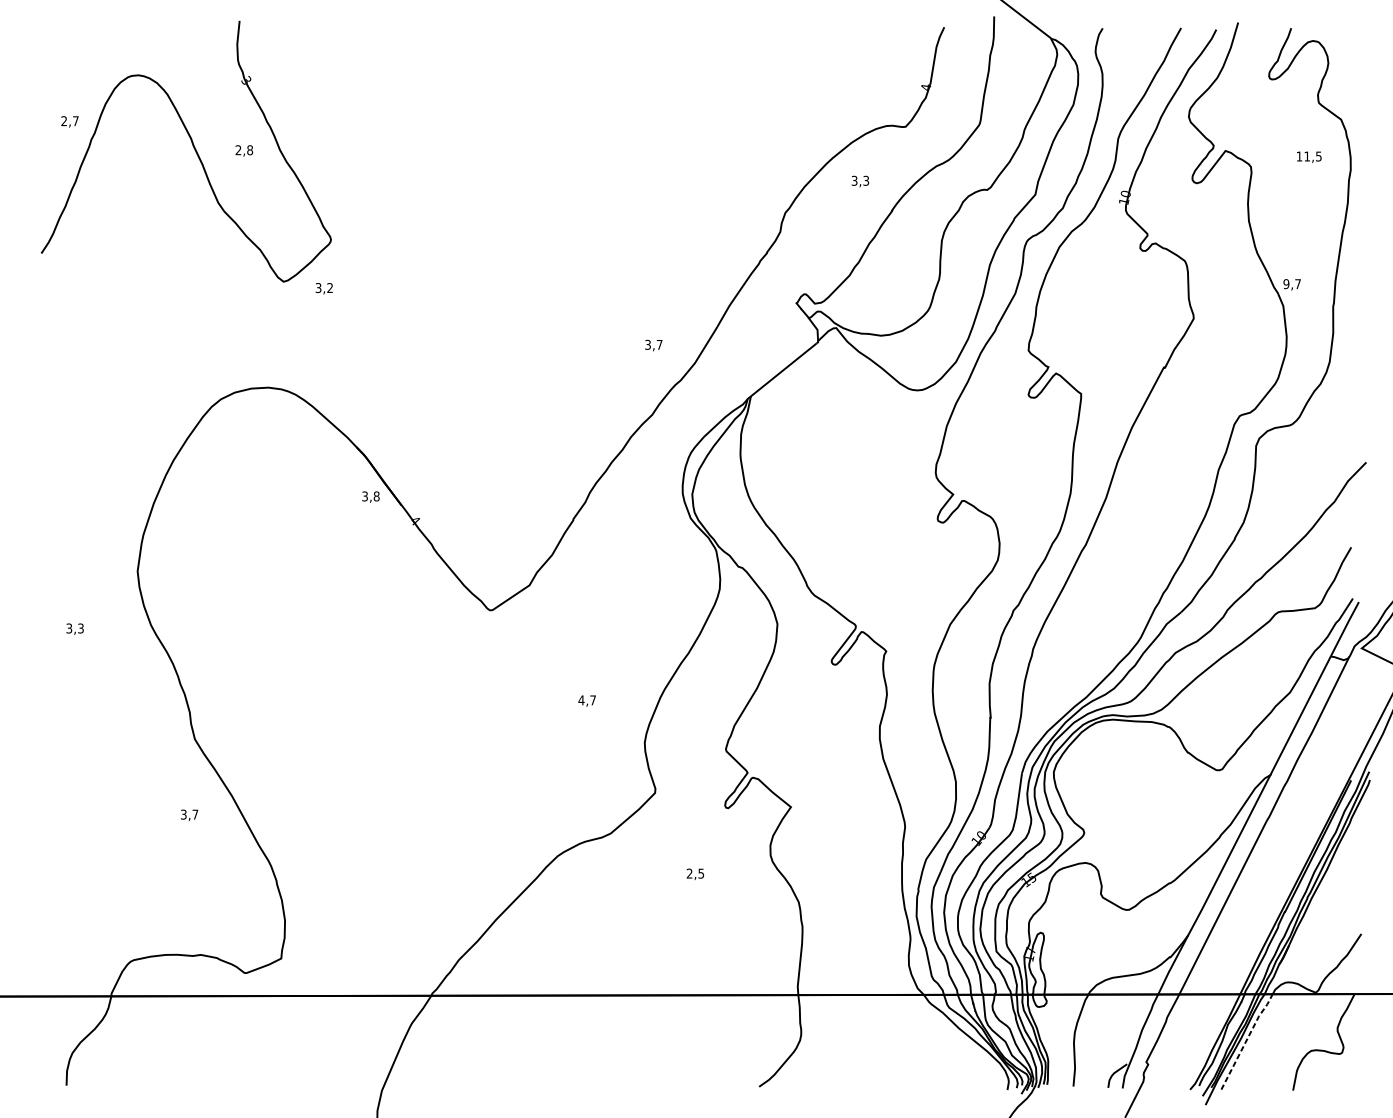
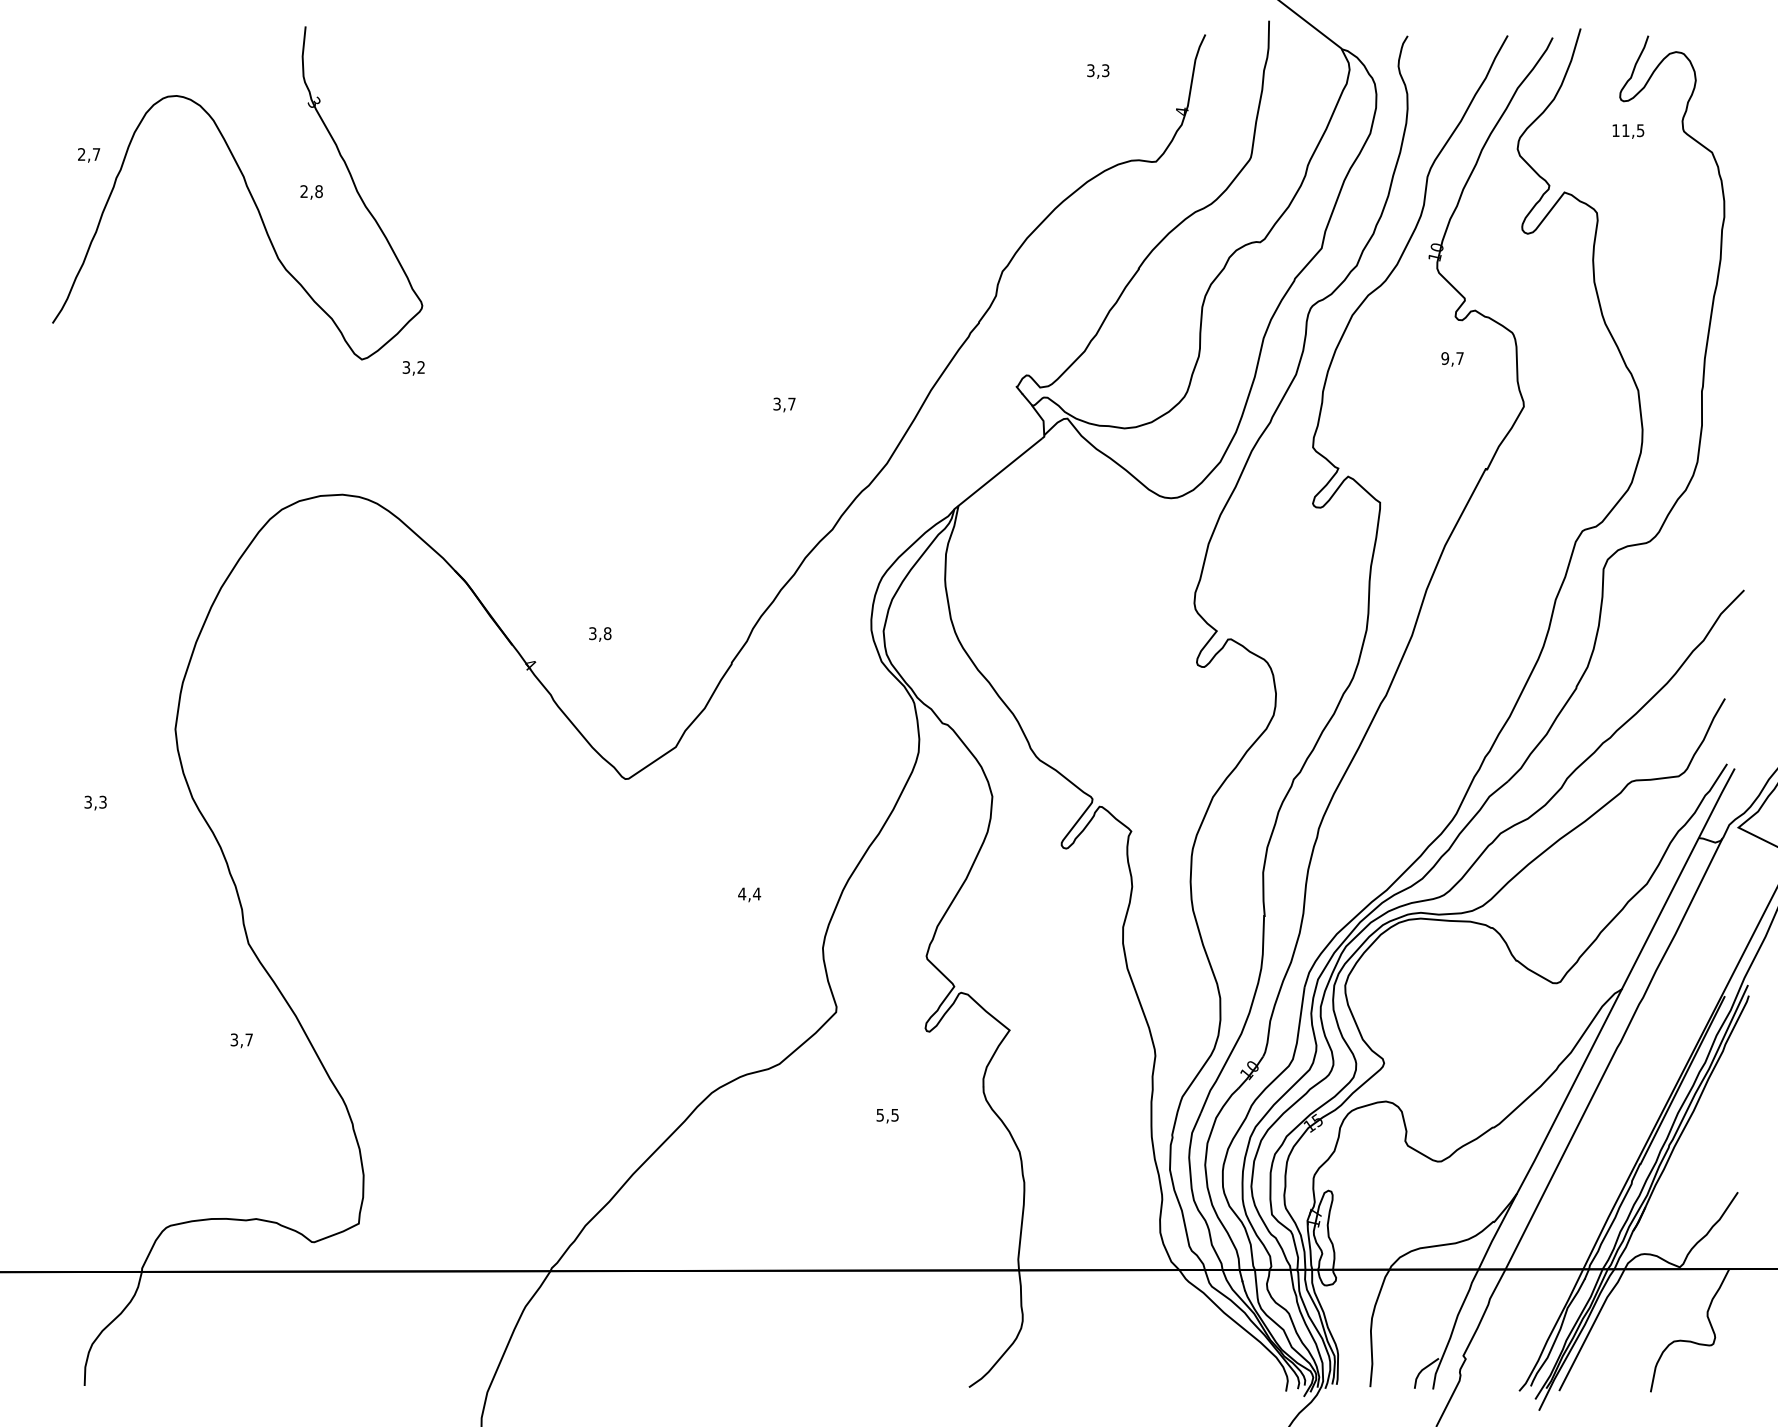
text: (1309, 157) -> (1628, 131), moved
text: (860, 181) -> (1098, 71), moved
text: (1292, 284) -> (1452, 359), moved
text: (653, 345) -> (784, 404), moved
text: (371, 497) -> (600, 634), moved
text: (592, 699) -> (756, 893), 4,7 -> 4,4
text: (689, 873) -> (879, 1114), 2,5 -> 5,5
line: (1246, 1040) -> (1591, 1328), dashed -> solid

